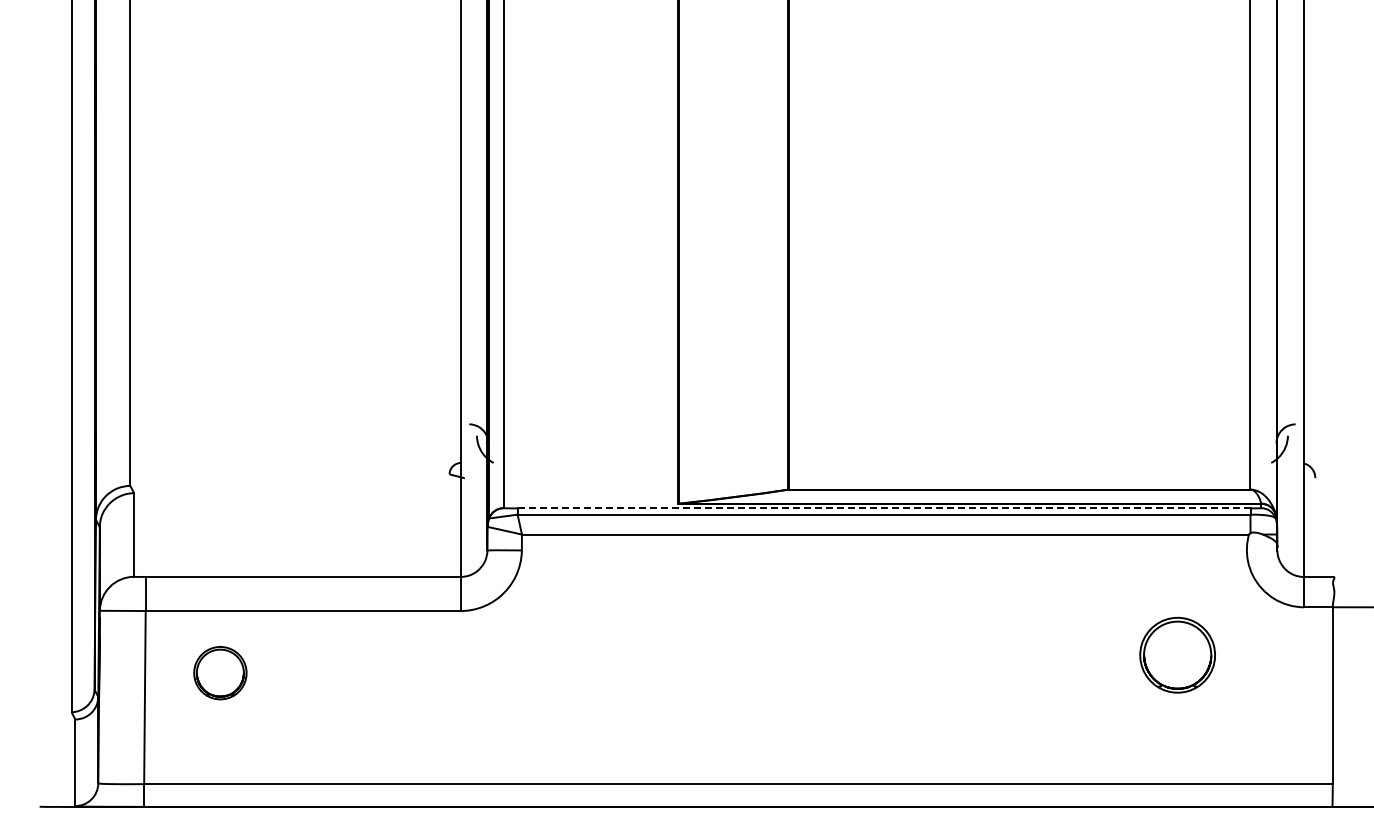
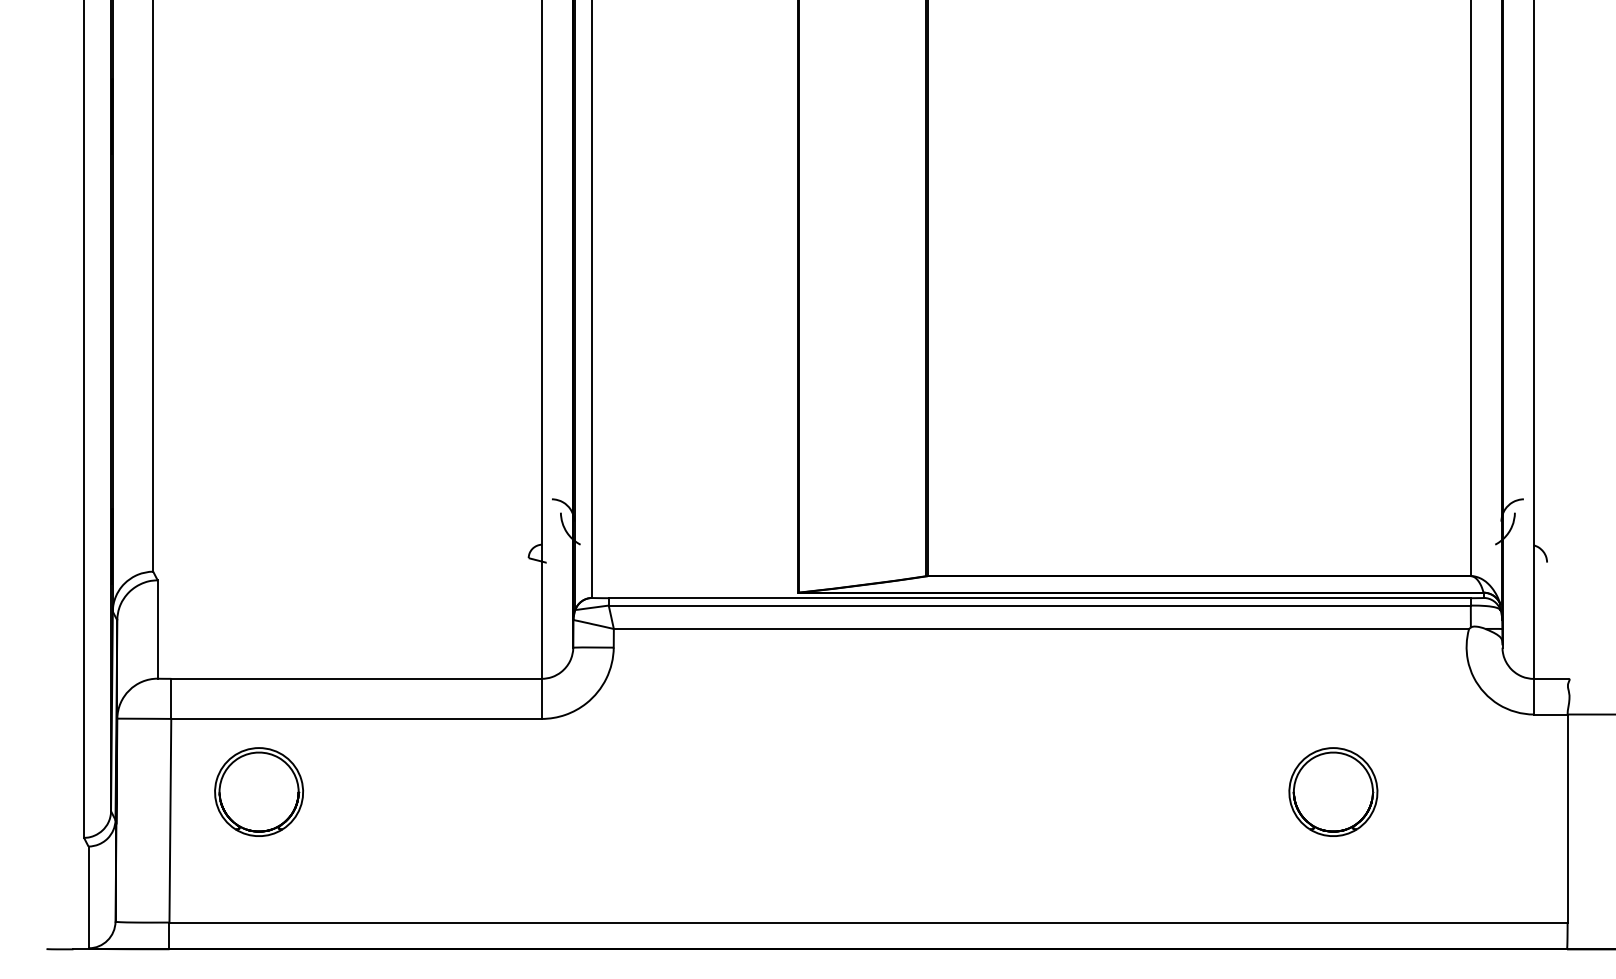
line: (883, 508) -> (1039, 598), dashed -> solid
part: (1177, 654) -> (1333, 791), moved
part: (220, 672) -> (259, 791), size x1.43

